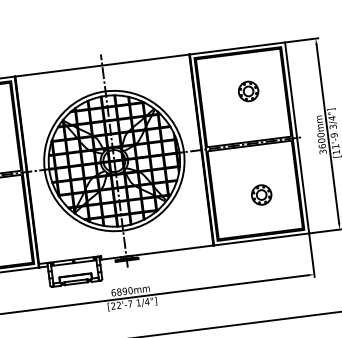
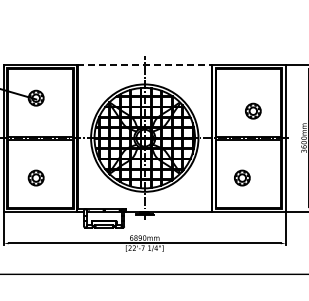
line: (101, 65) -> (144, 64), solid -> dashed
part: (248, 90) -> (253, 110), moved
part: (261, 194) -> (242, 177), moved

